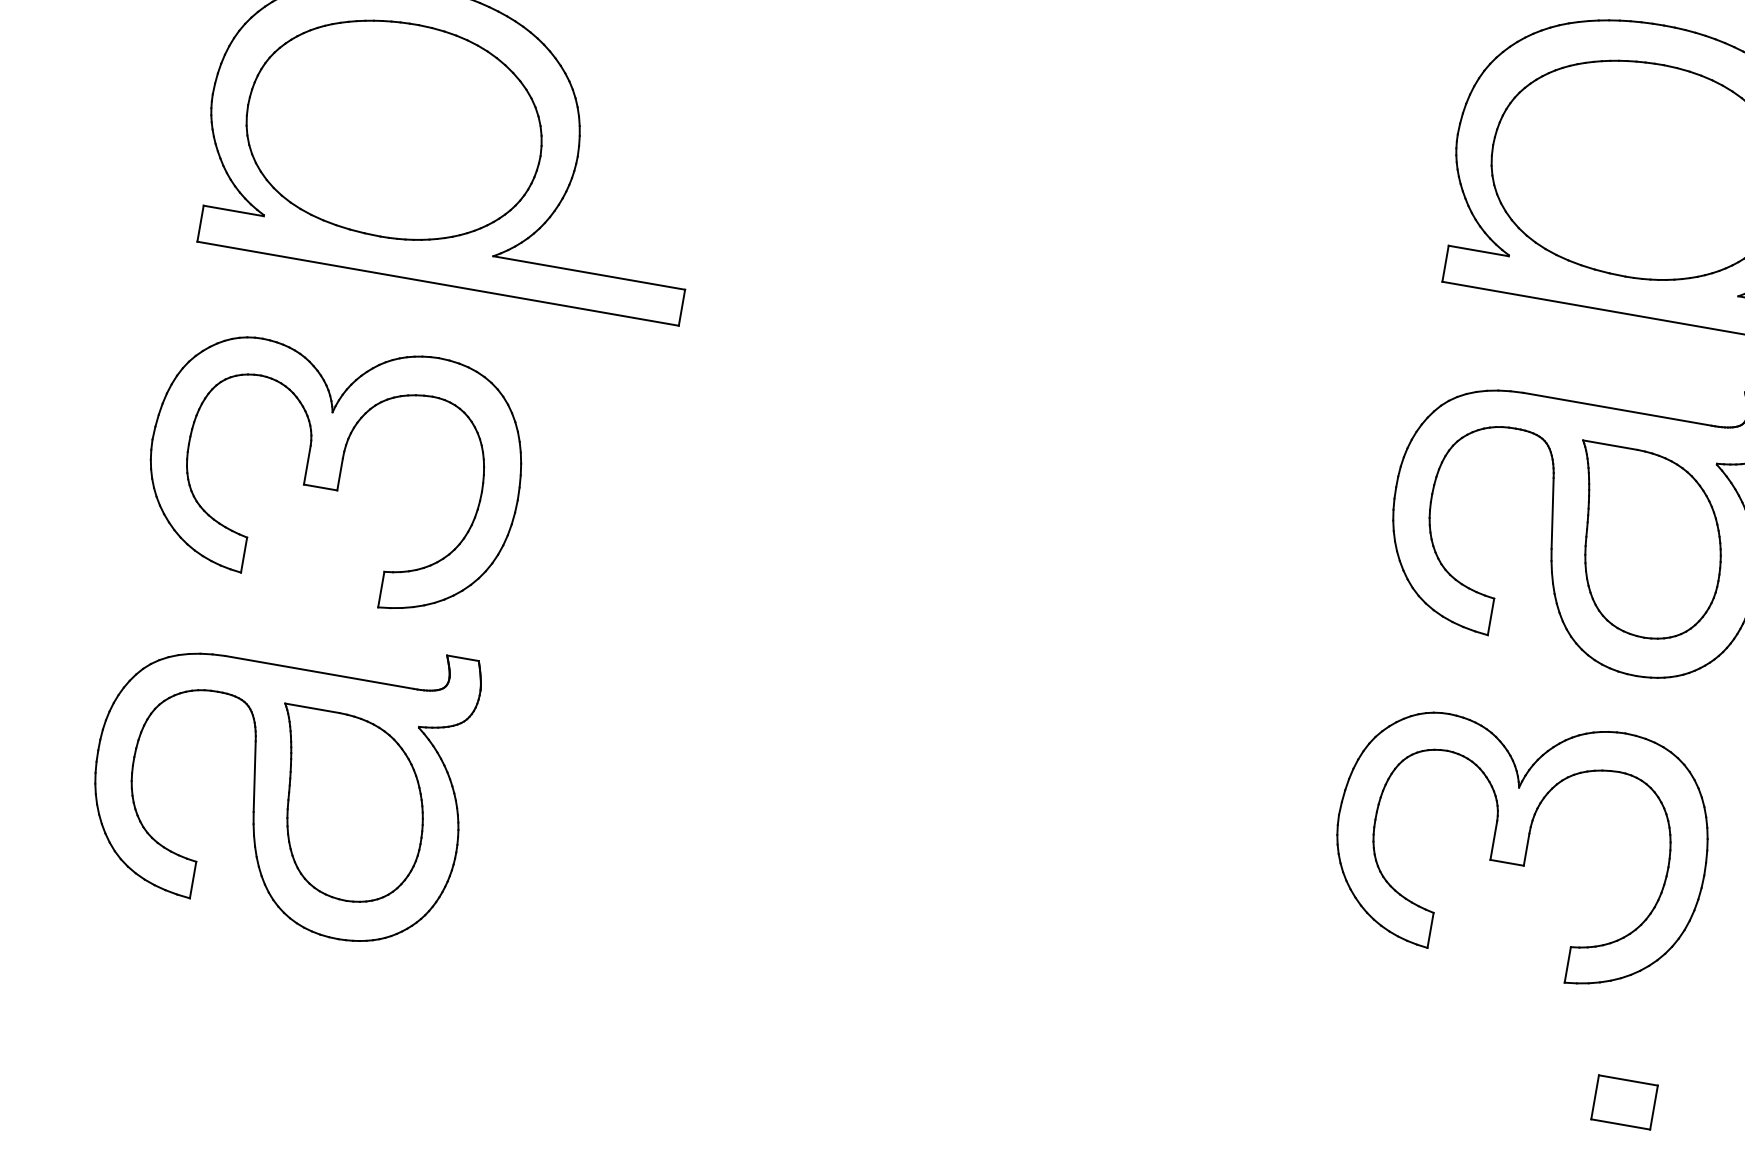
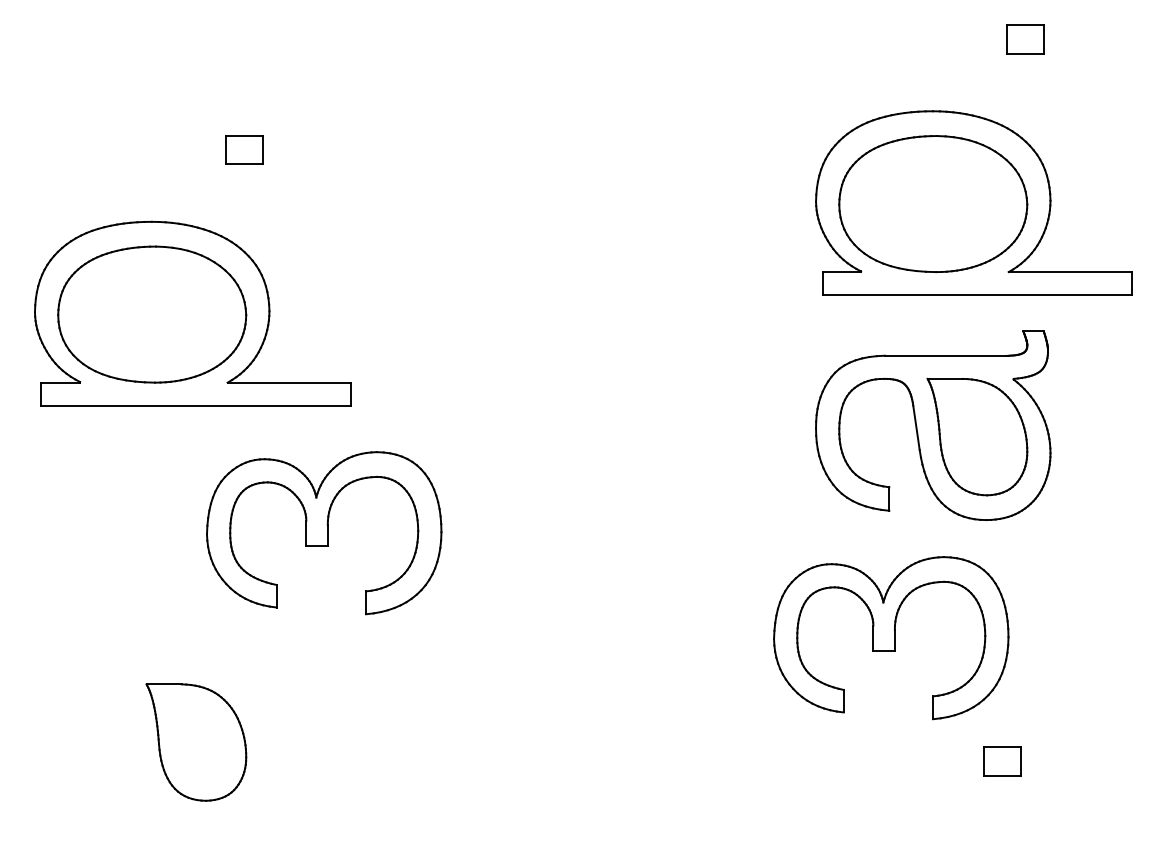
part: (335, 470) -> (324, 533), moved
part: (282, 776) -> (152, 730), removed
part: (1521, 845) -> (891, 638), moved
part: (1624, 1102) -> (1002, 761), moved

